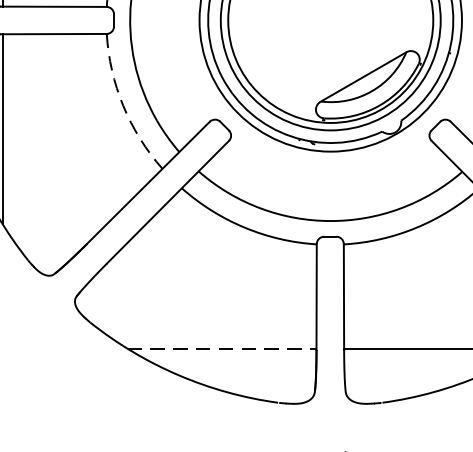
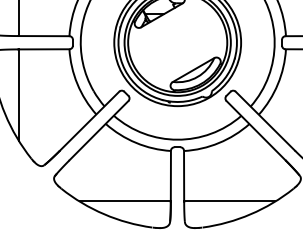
arc: (123, 106) -> (77, 84), dashed -> solid
line: (222, 348) -> (125, 201), dashed -> solid

